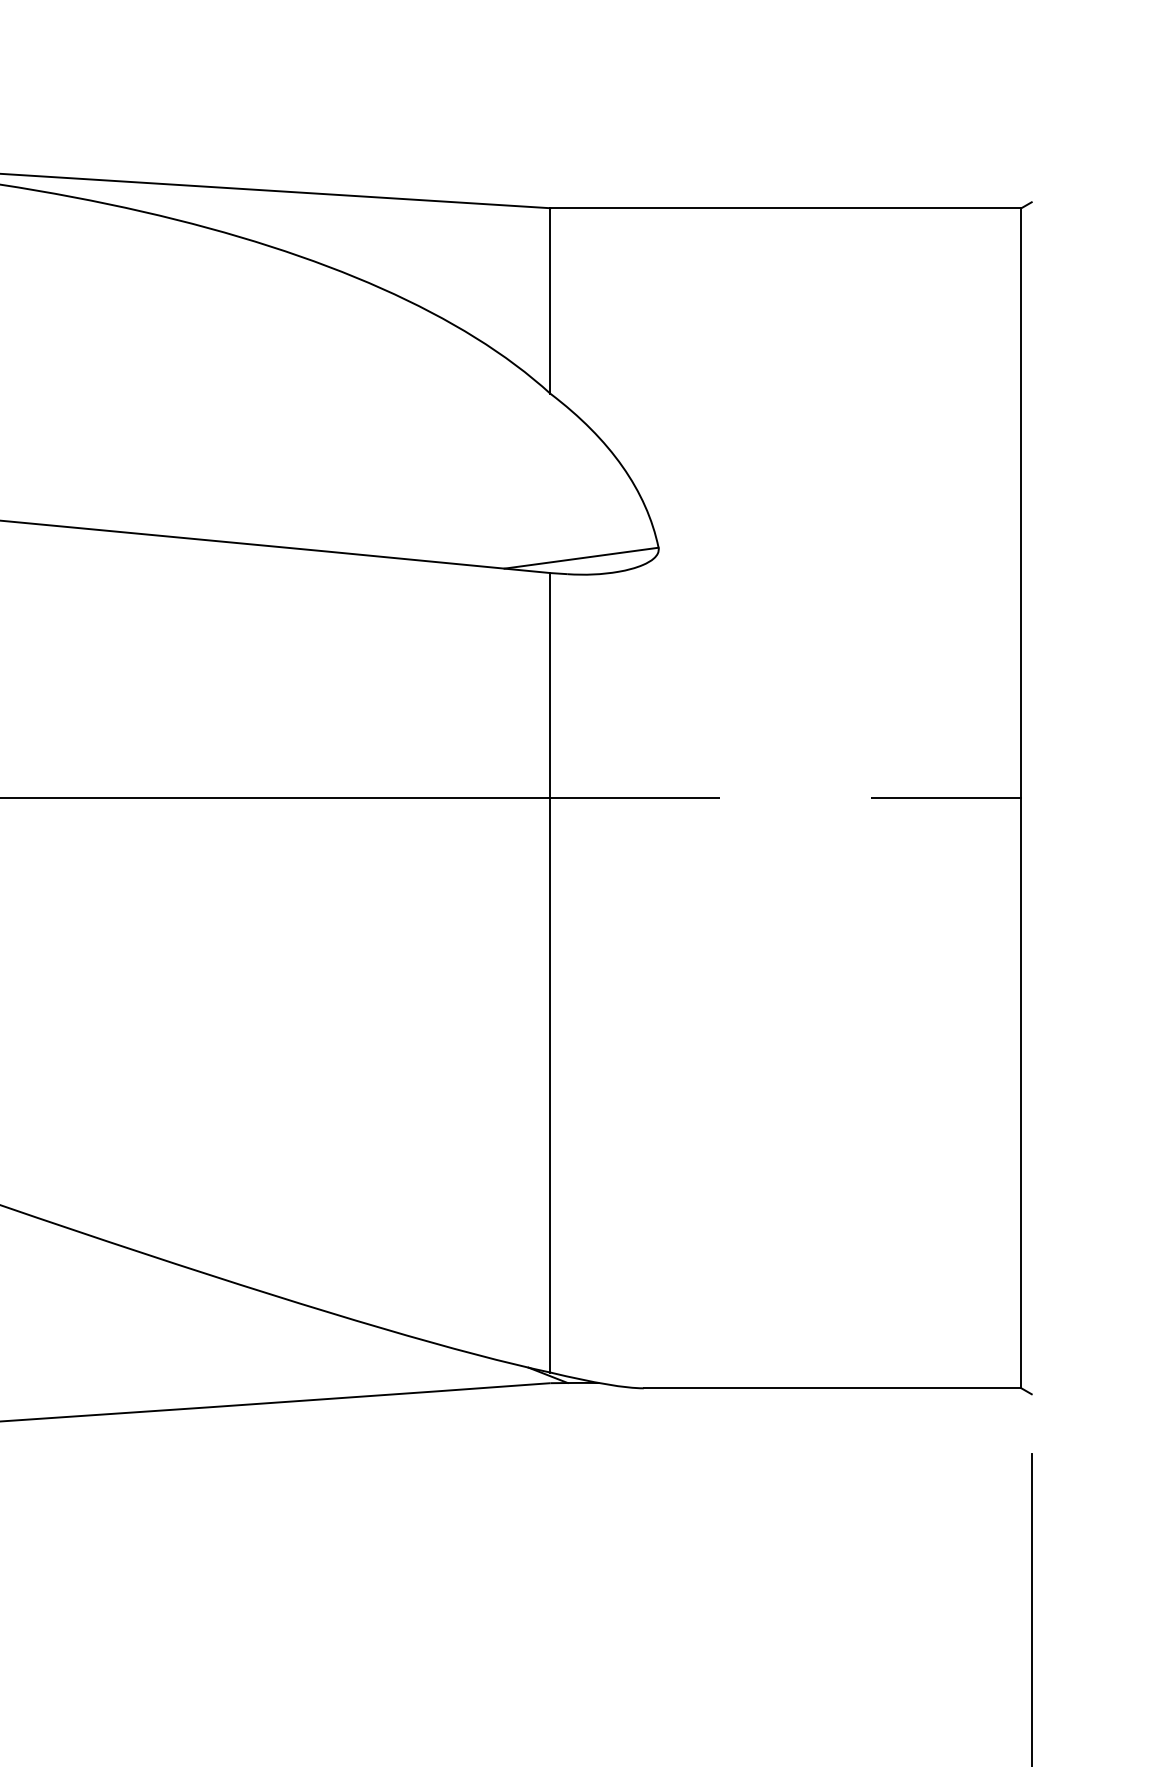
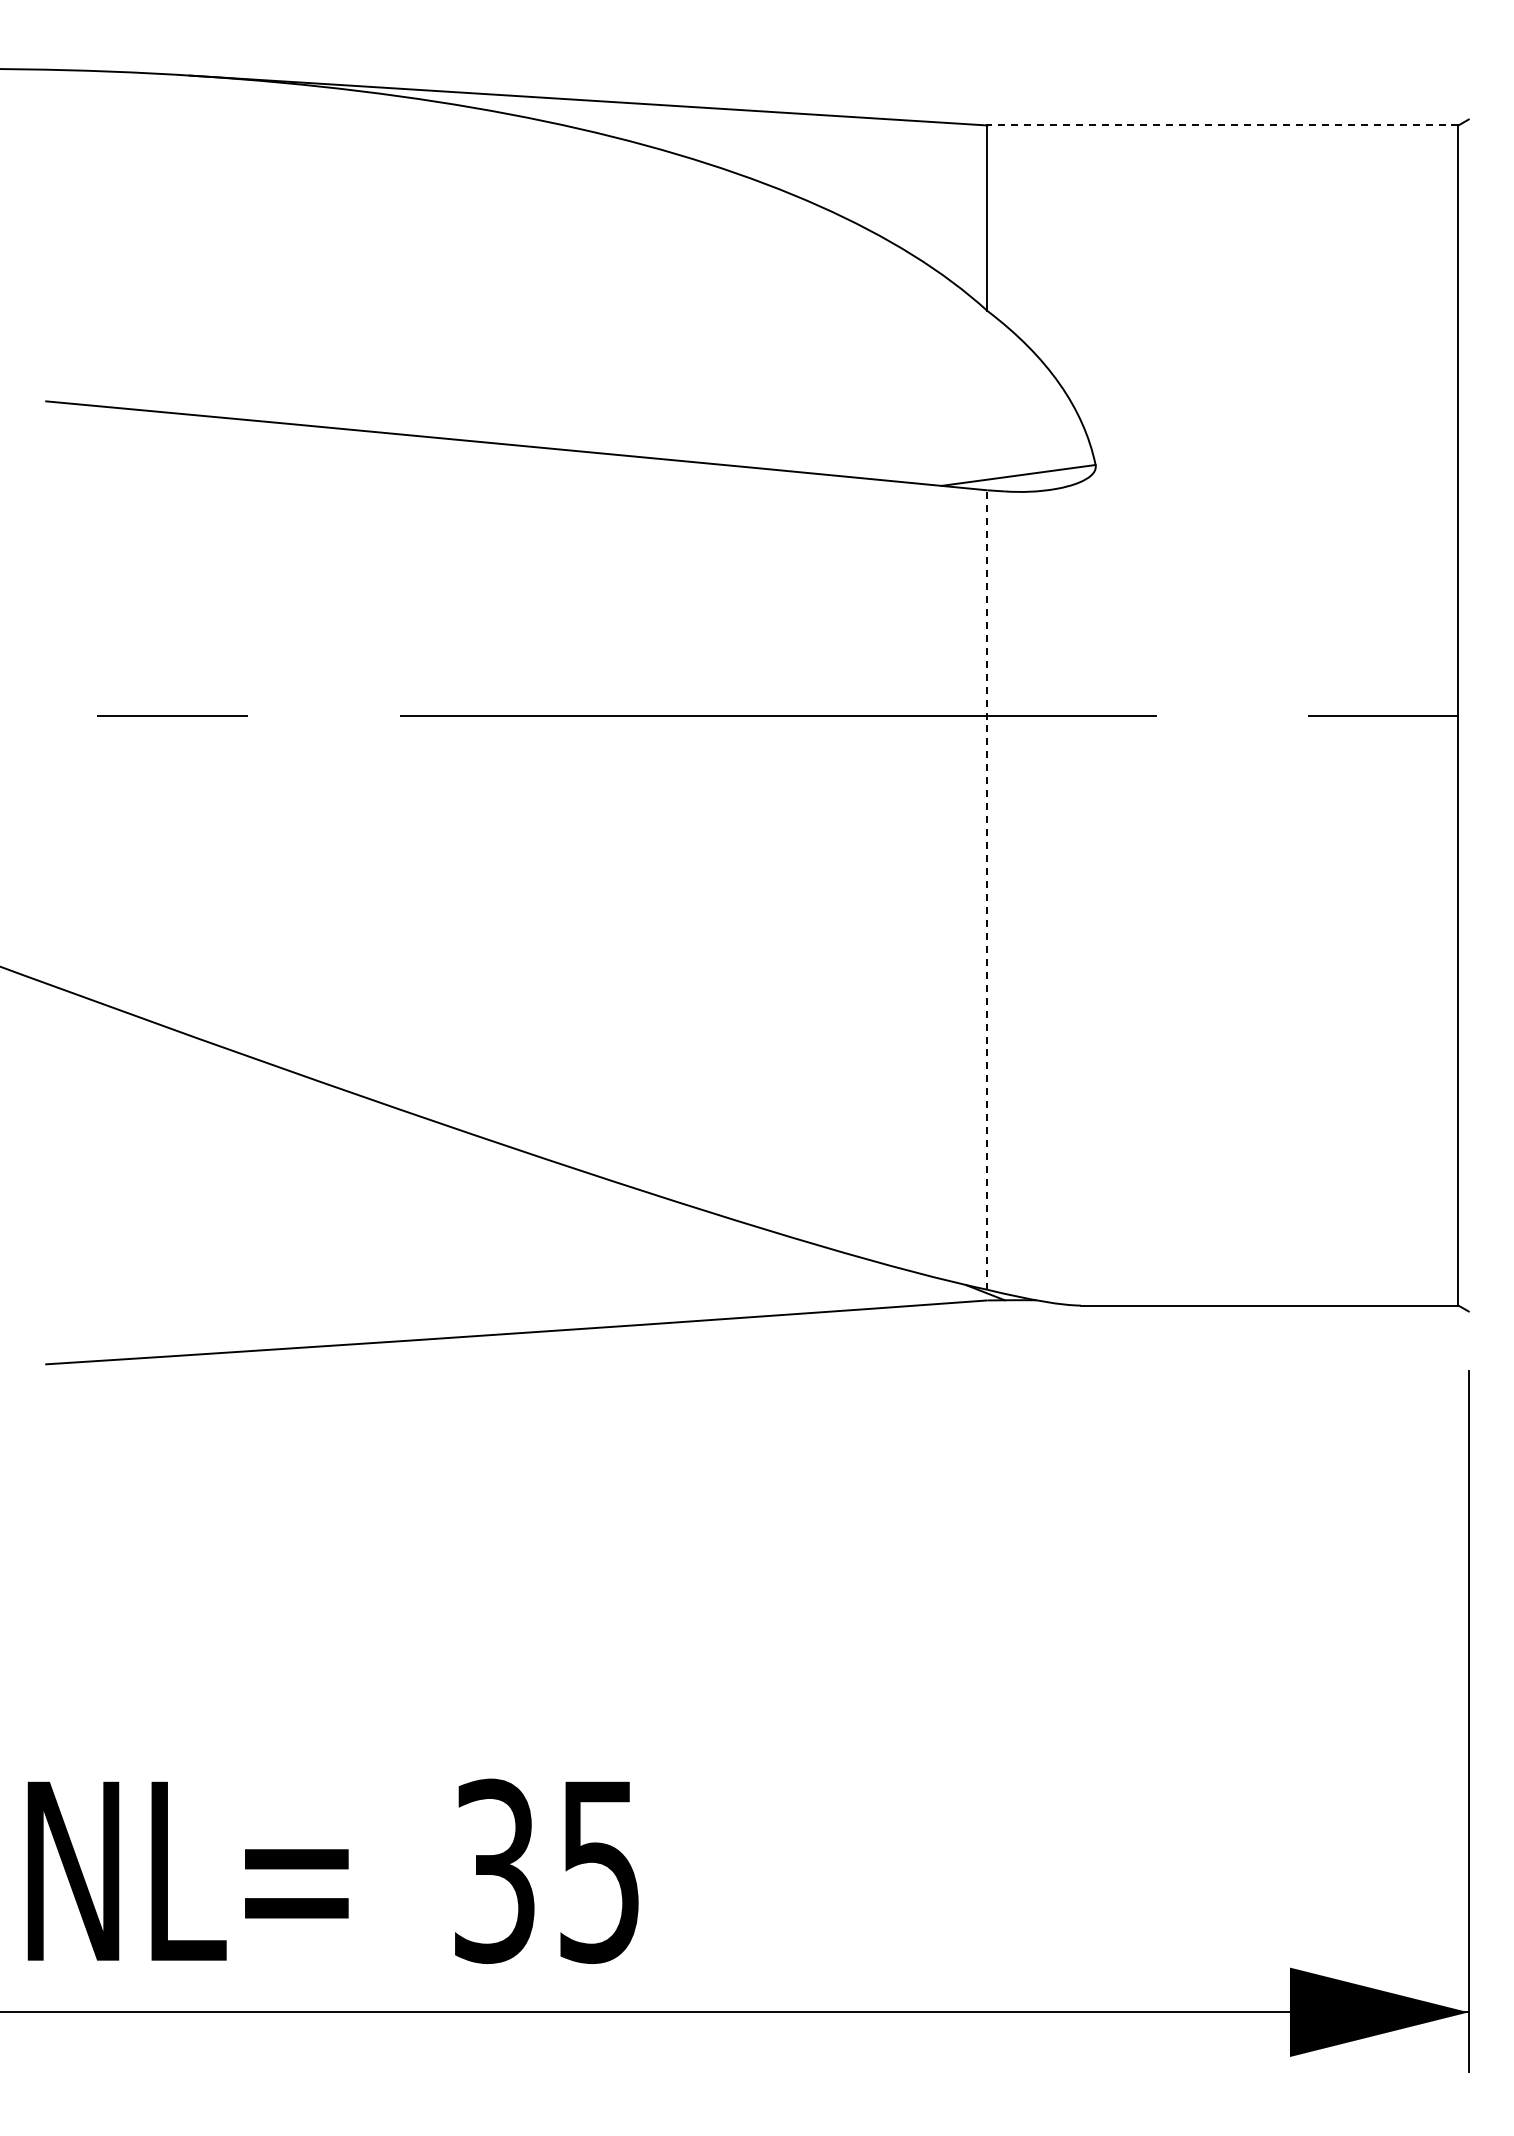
line: (785, 208) -> (1222, 125), solid -> dashed
line: (550, 973) -> (987, 890), solid -> dashed

